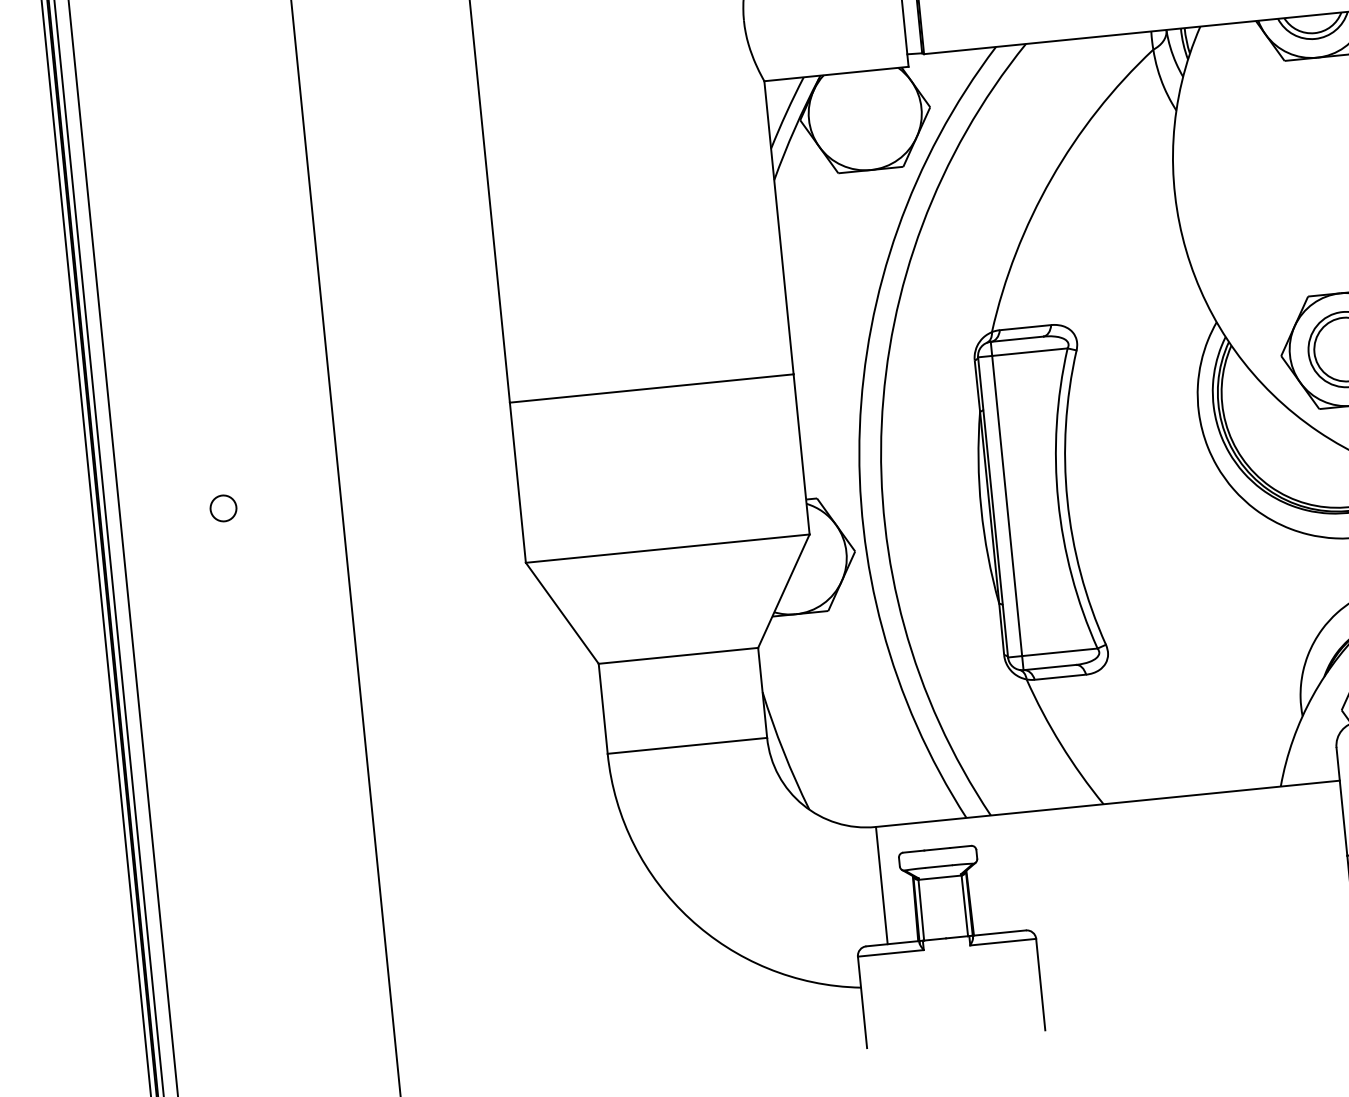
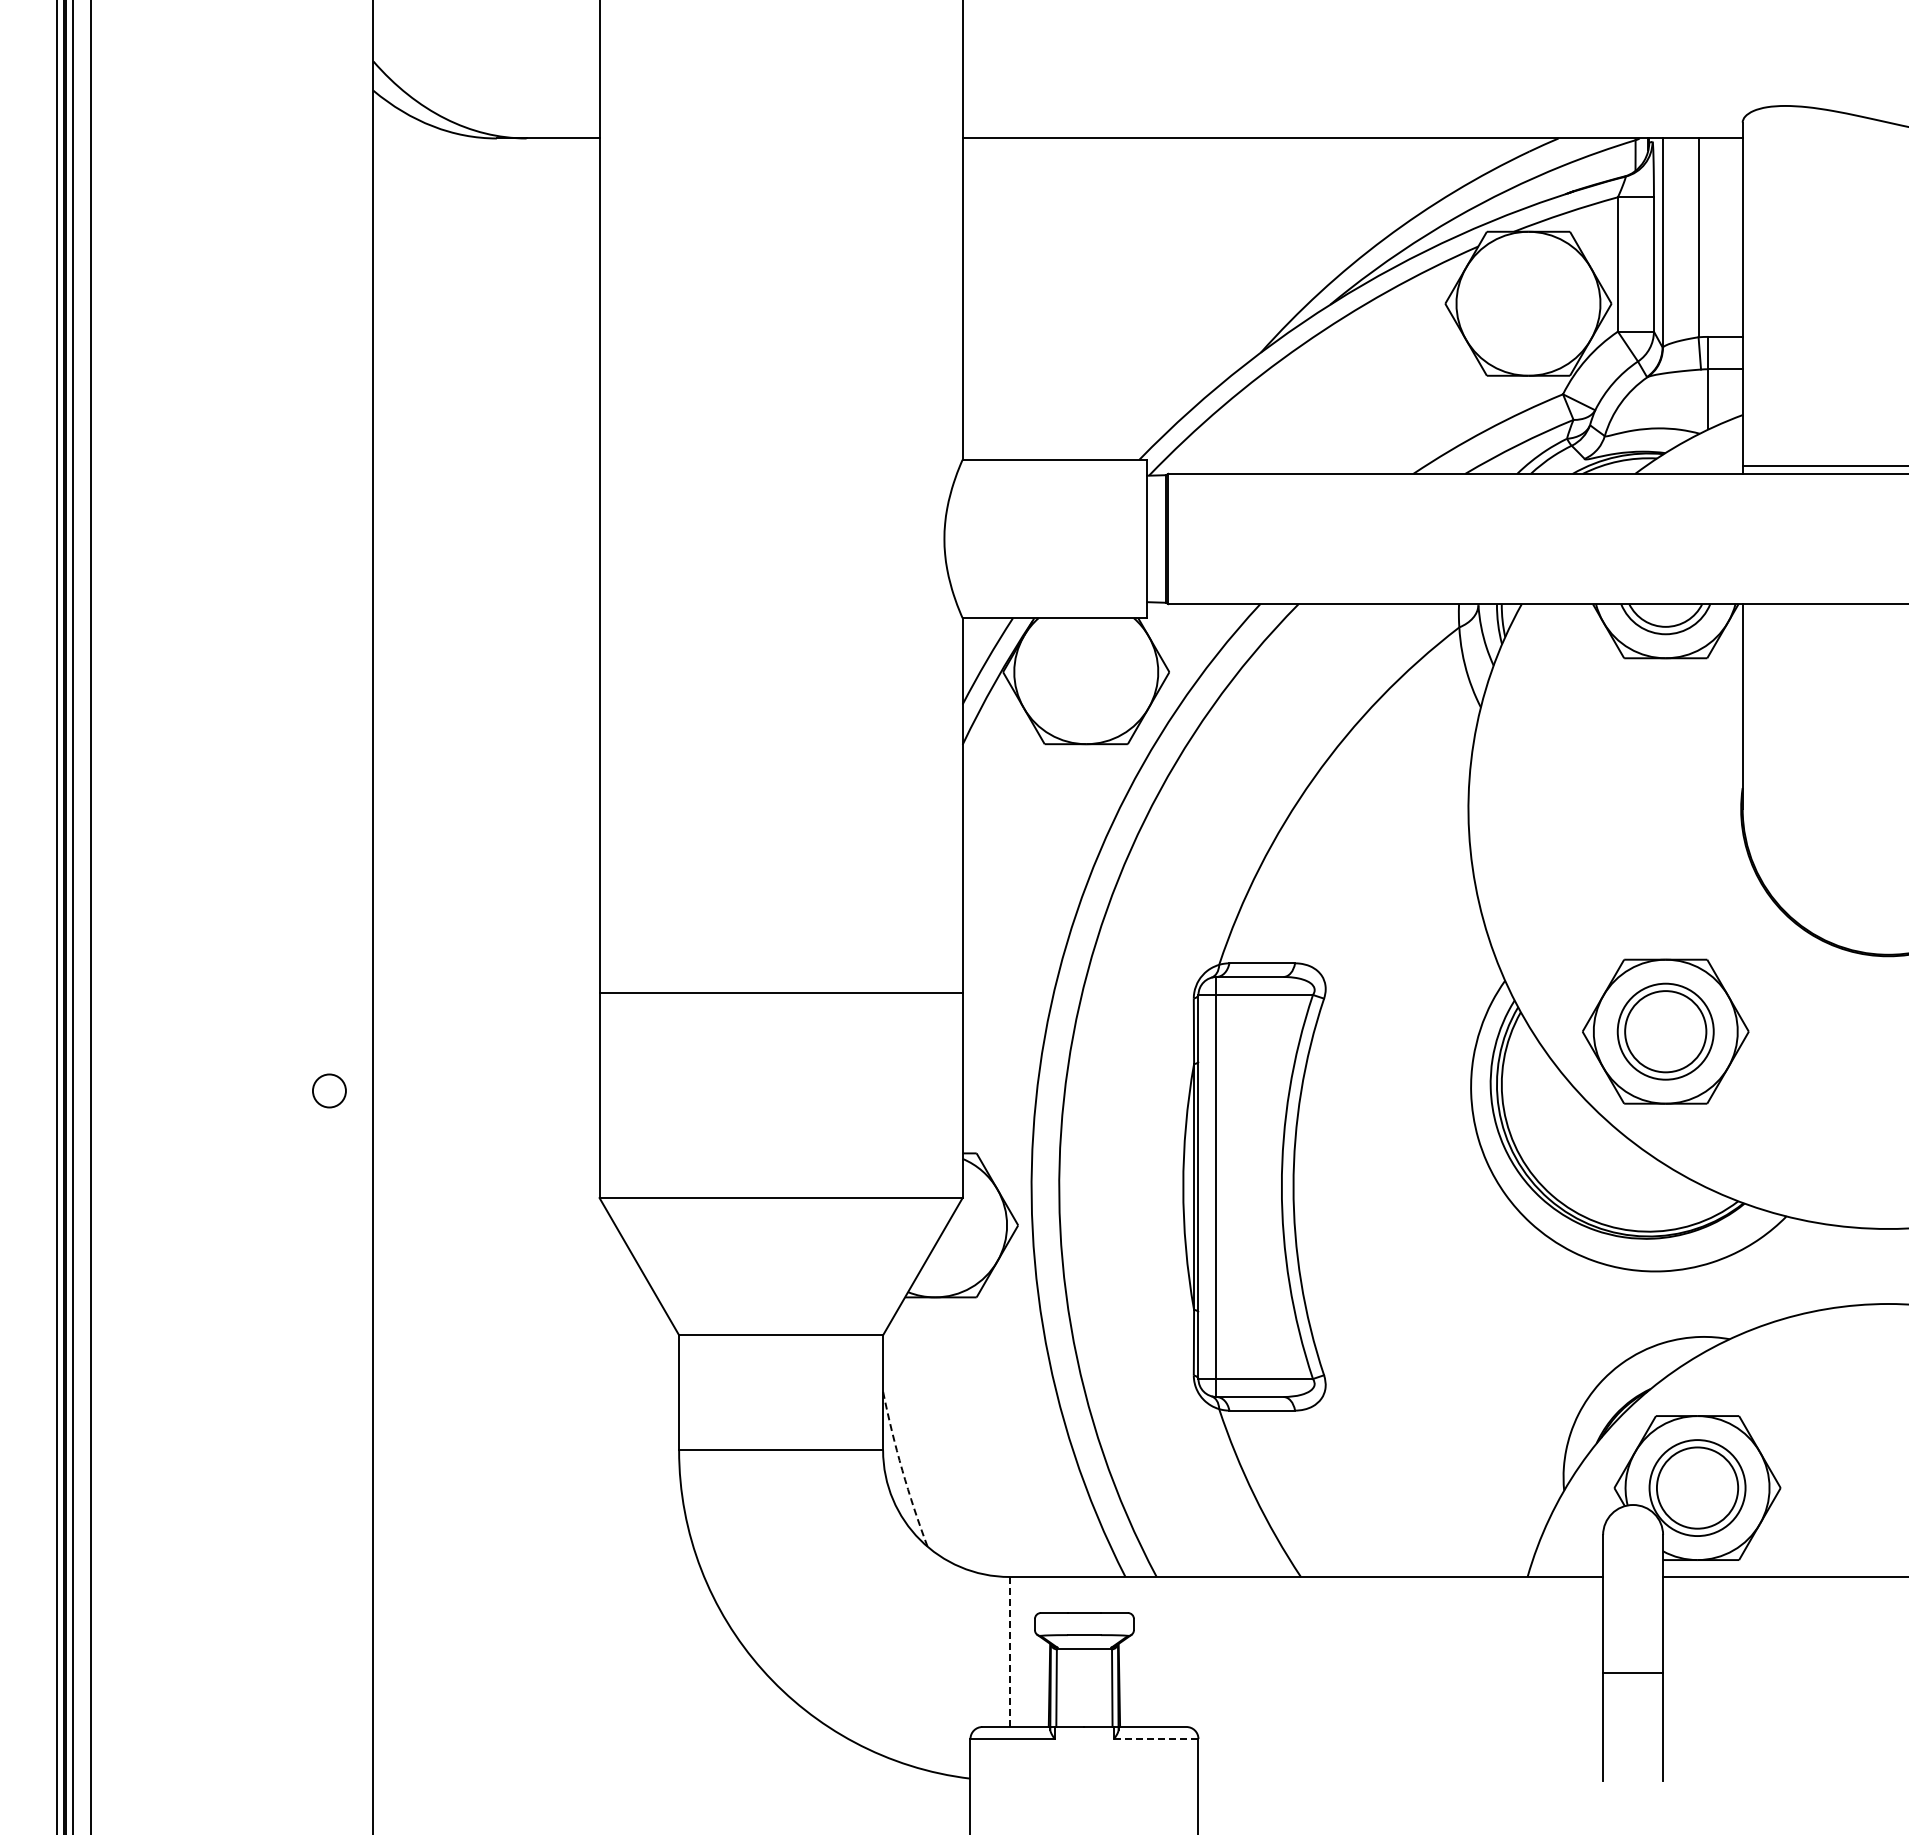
circle: (223, 508) -> (329, 1090), moved
arc: (783, 752) -> (902, 1470), solid -> dashed
line: (881, 885) -> (1009, 1651), solid -> dashed
line: (1002, 942) -> (1155, 1739), solid -> dashed

